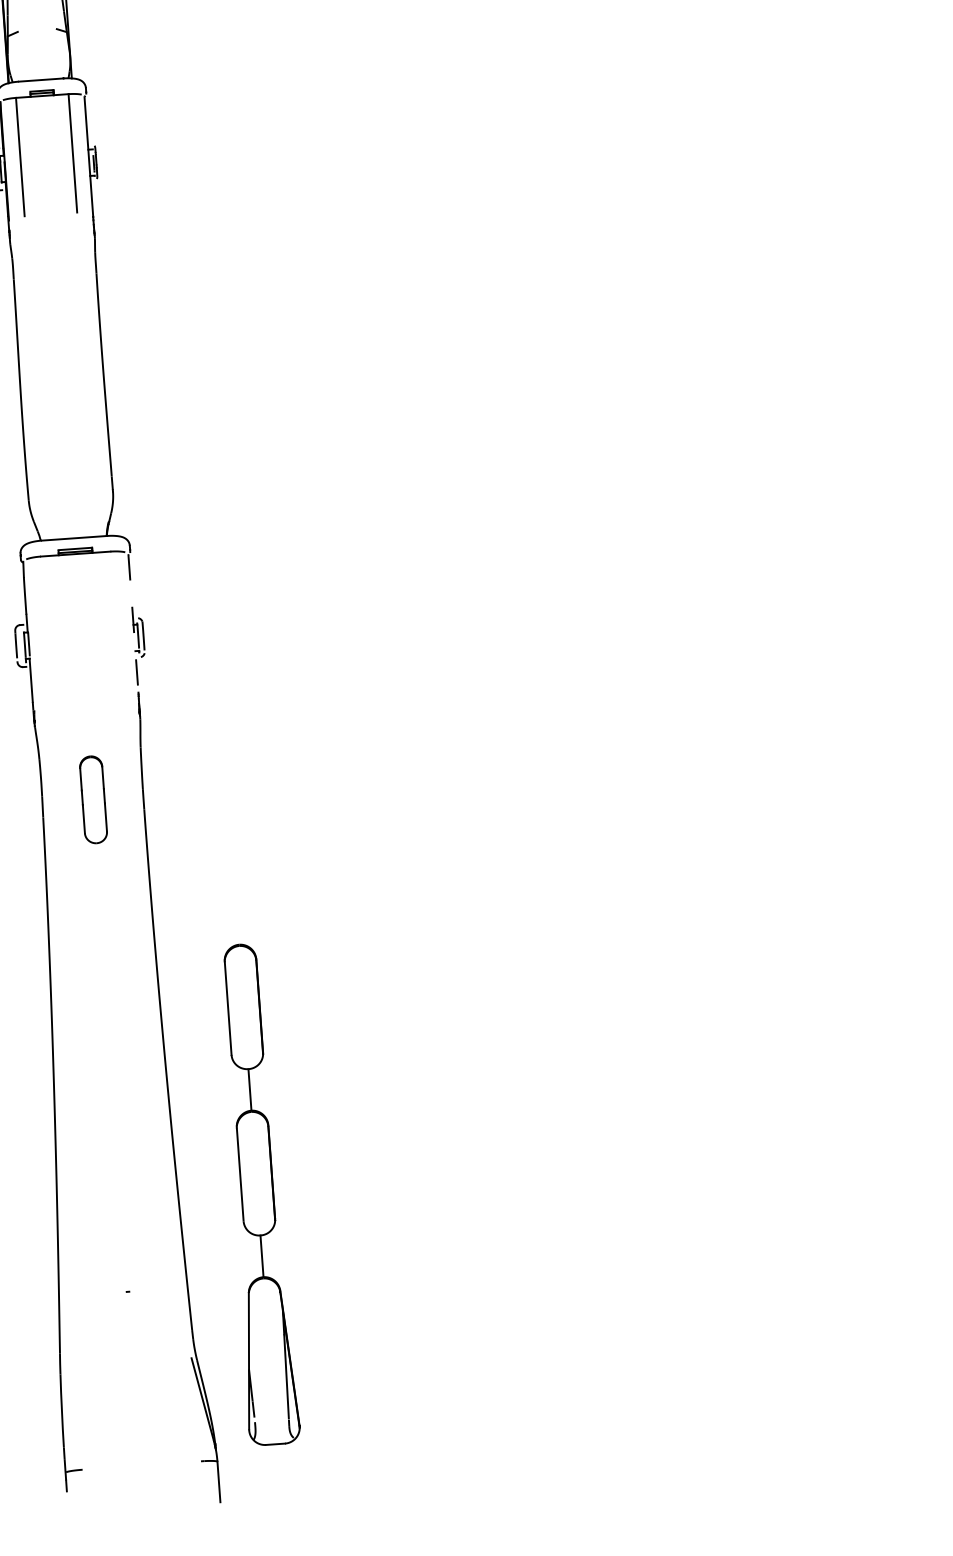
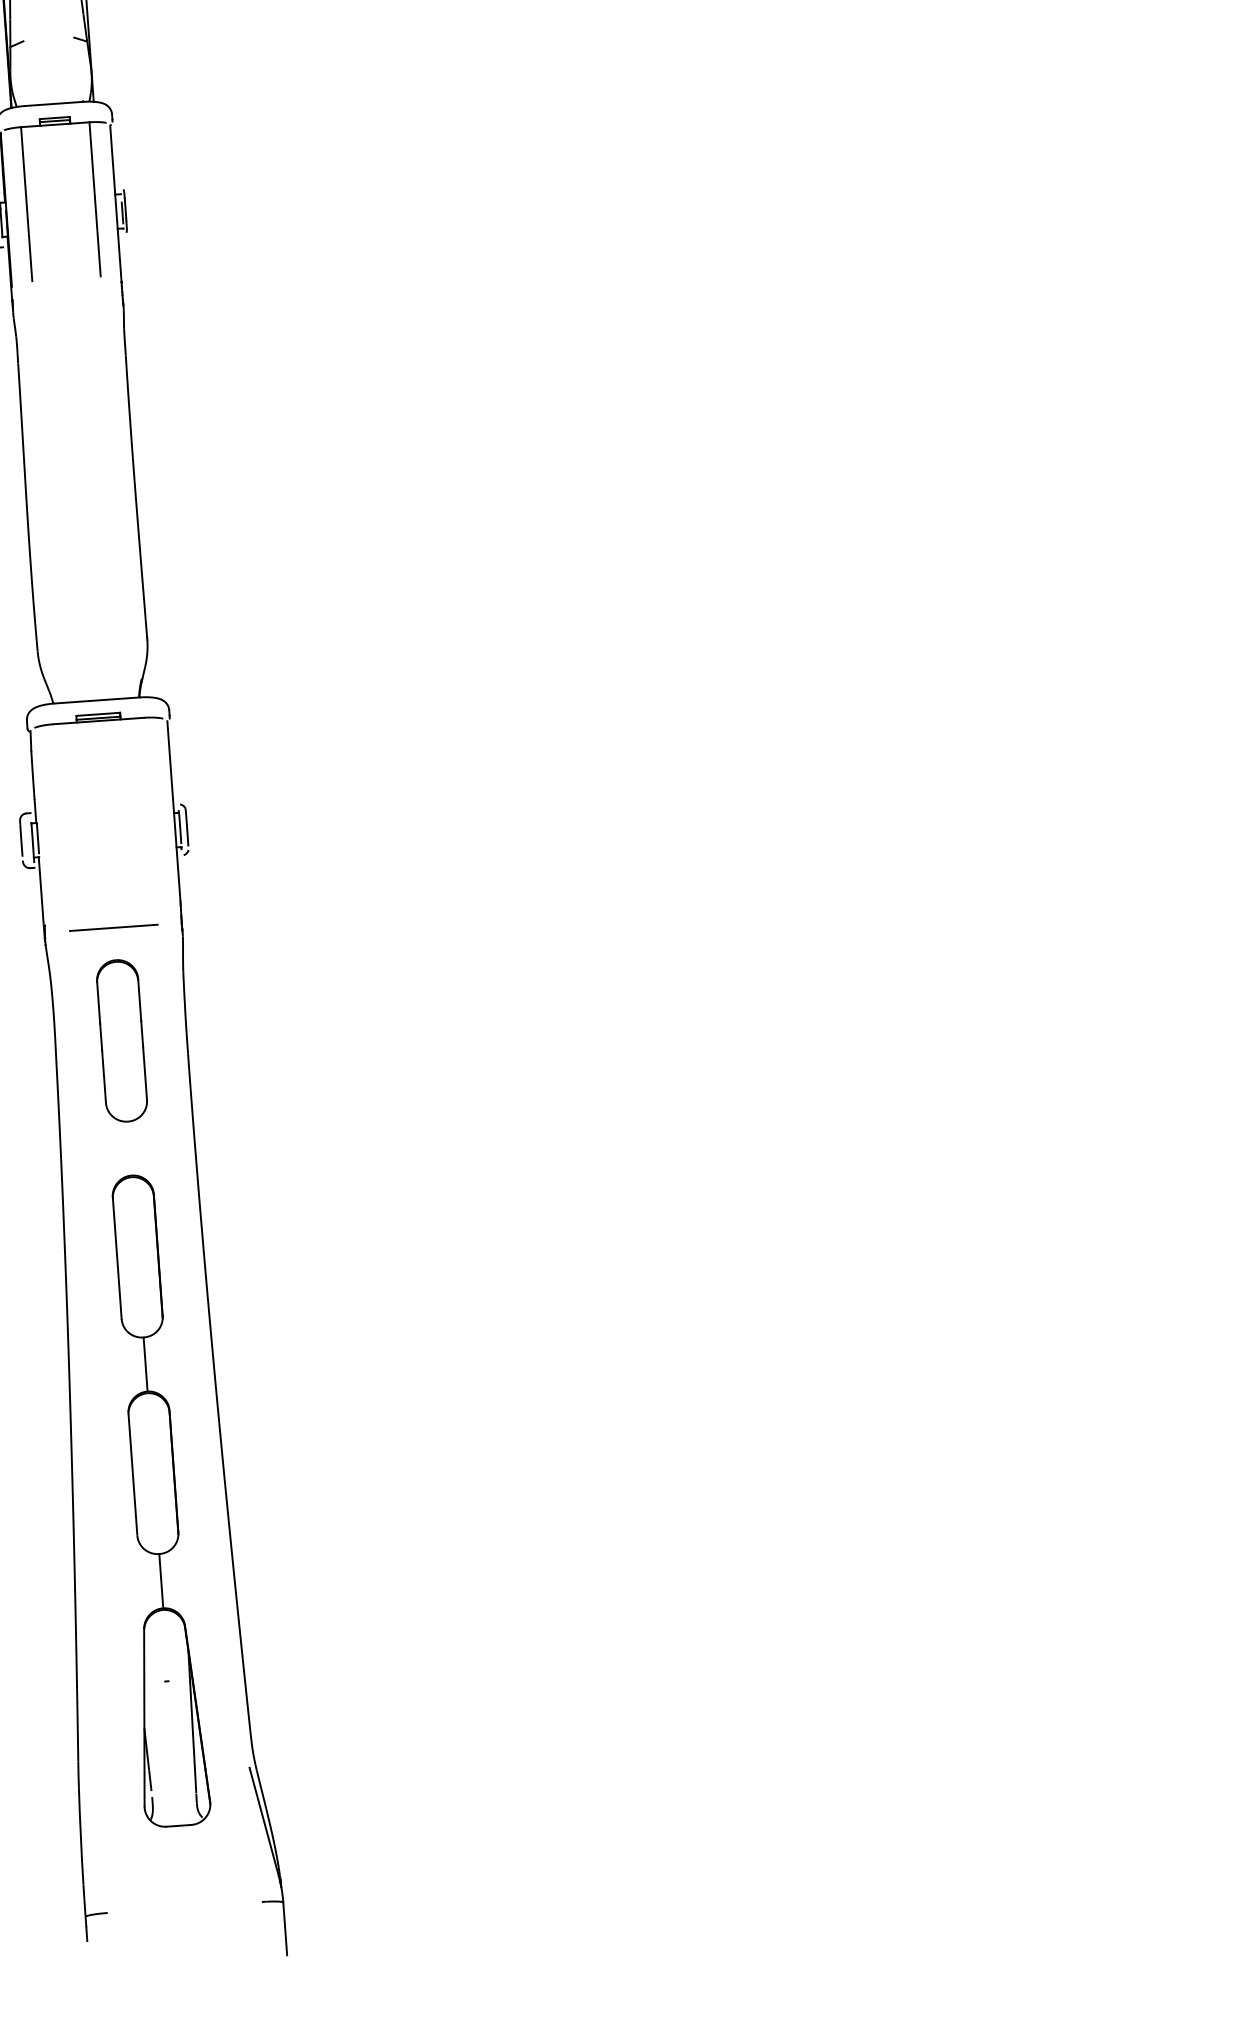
line: (133, 623) -> (173, 811), dashed -> solid
line: (87, 712) -> (113, 927), added
part: (93, 799) -> (121, 1040), size x1.43
part: (262, 1194) -> (161, 1500), moved

